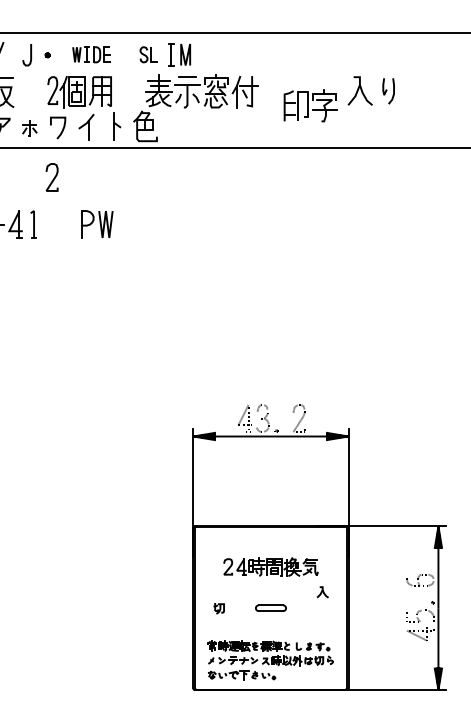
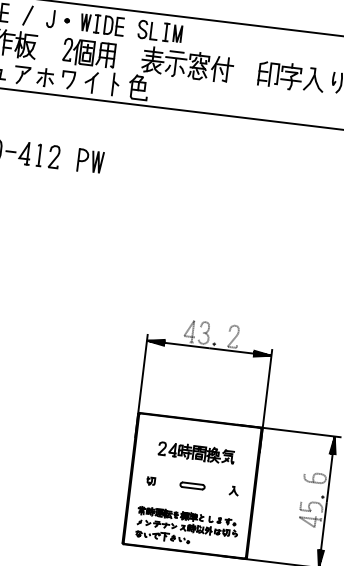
part: (91, 54) -> (102, 24), size x1.43
part: (148, 54) -> (148, 30), size x1.43
part: (310, 105) -> (280, 75), moved
part: (29, 127) -> (45, 77), size x1.43
curve: (53, 178) -> (55, 157), moved
part: (322, 592) -> (233, 491), moved

